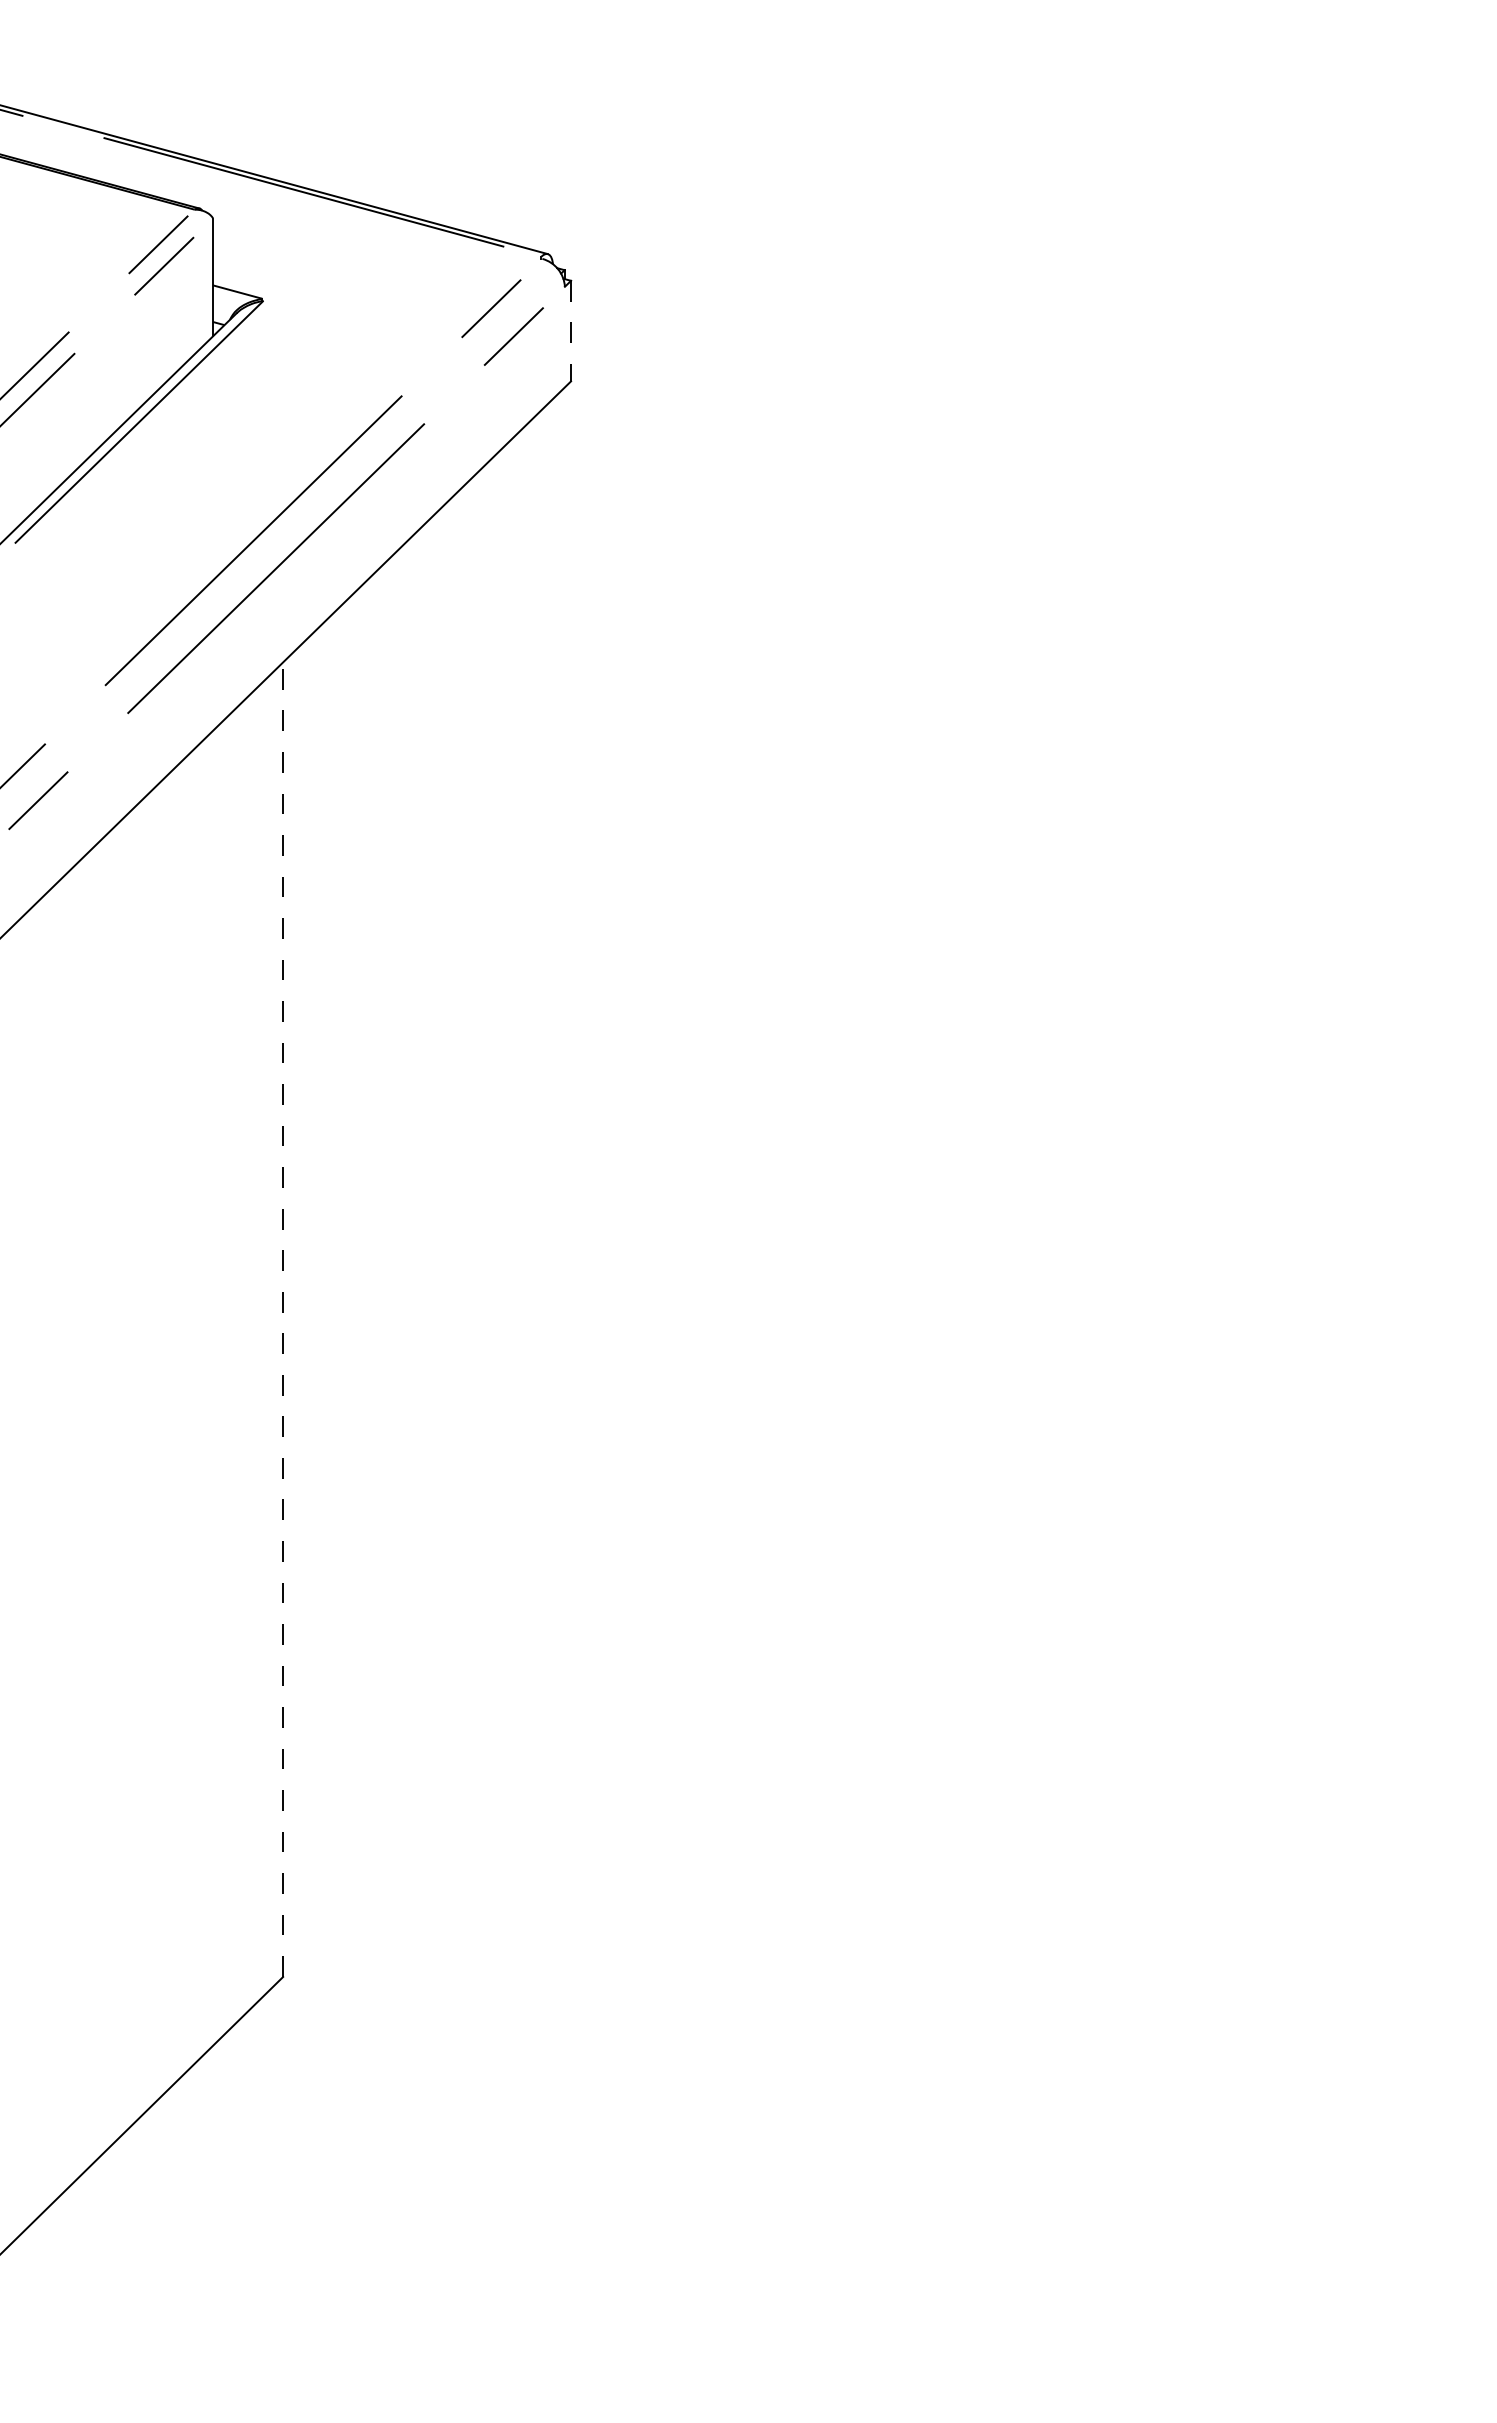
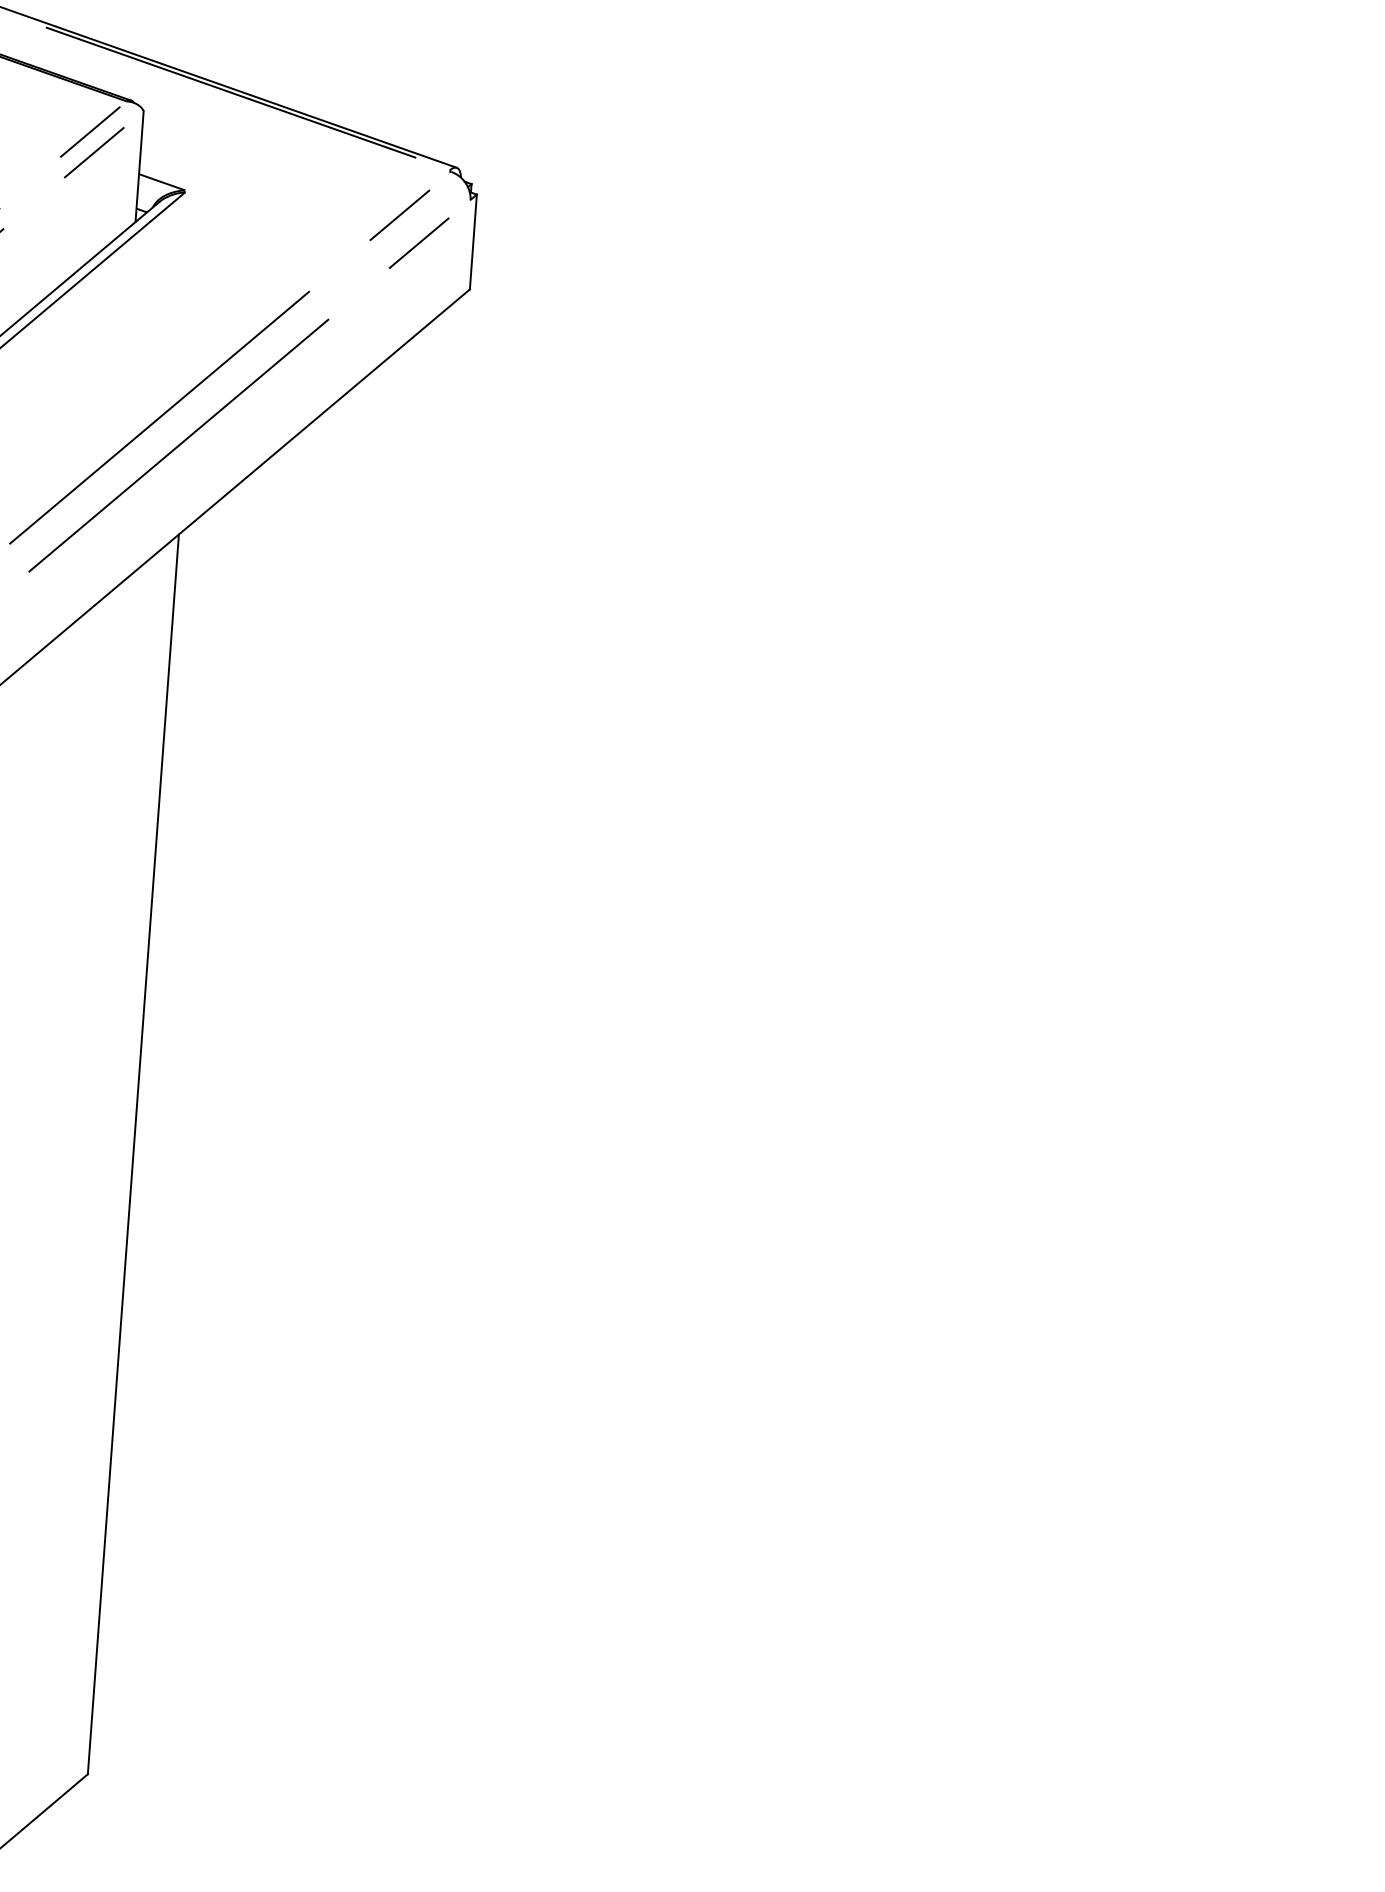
line: (571, 331) -> (473, 242), dashed -> solid
line: (283, 1319) -> (133, 1154), dashed -> solid

